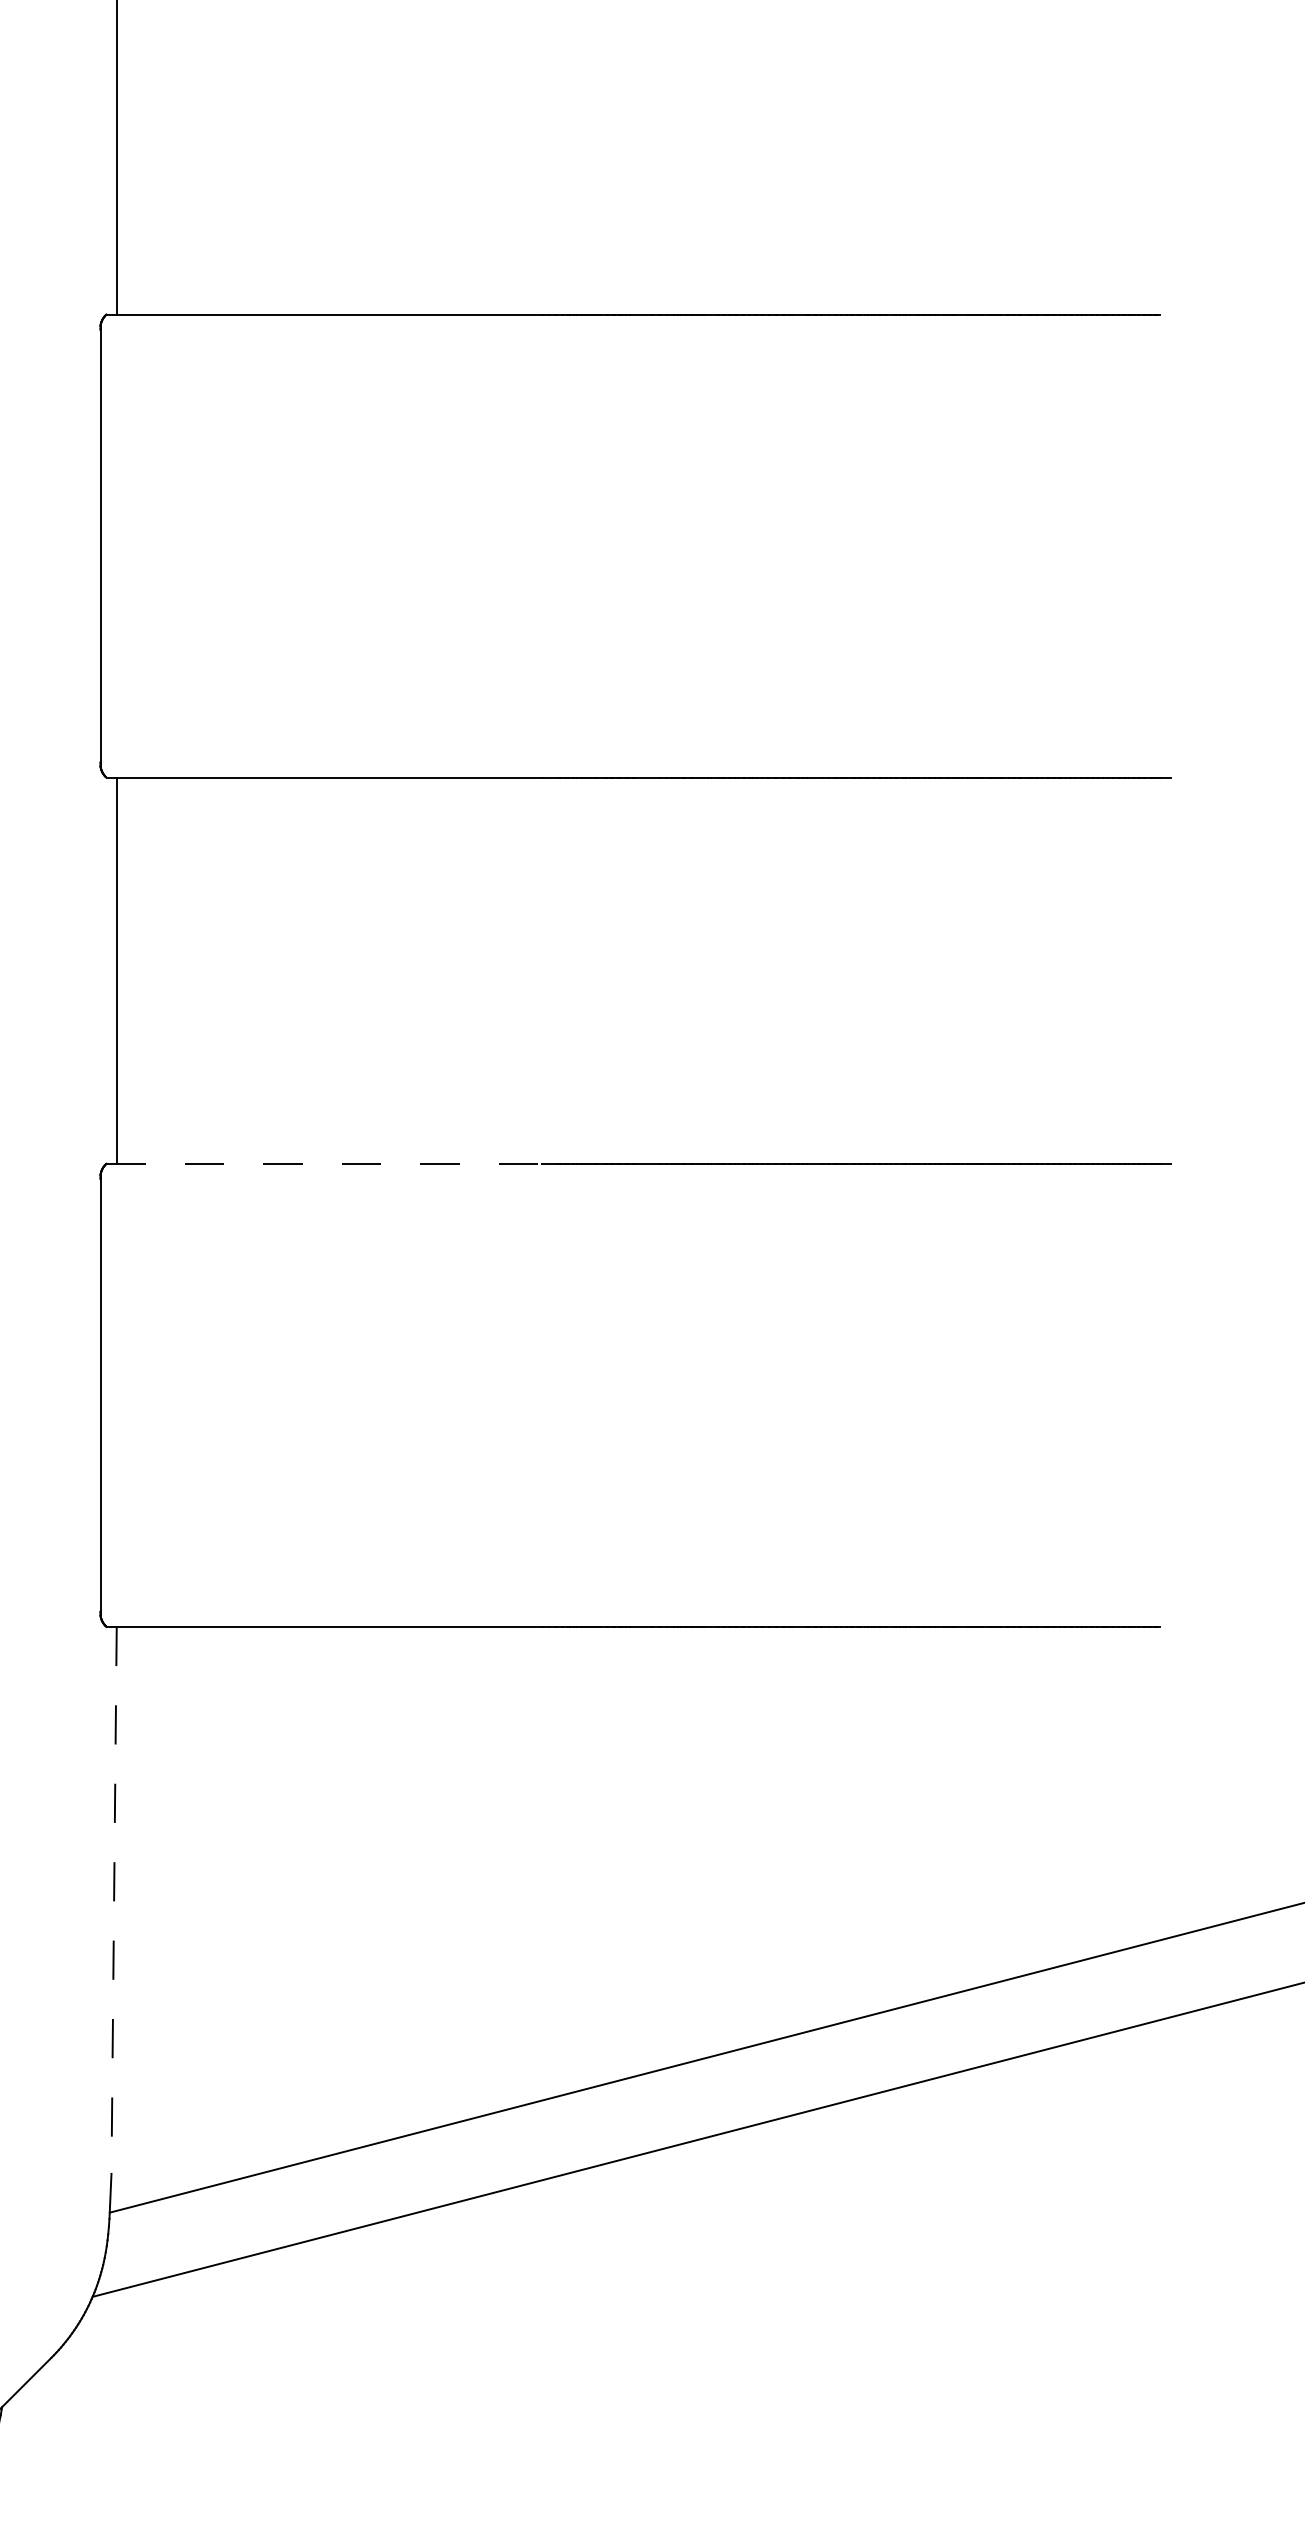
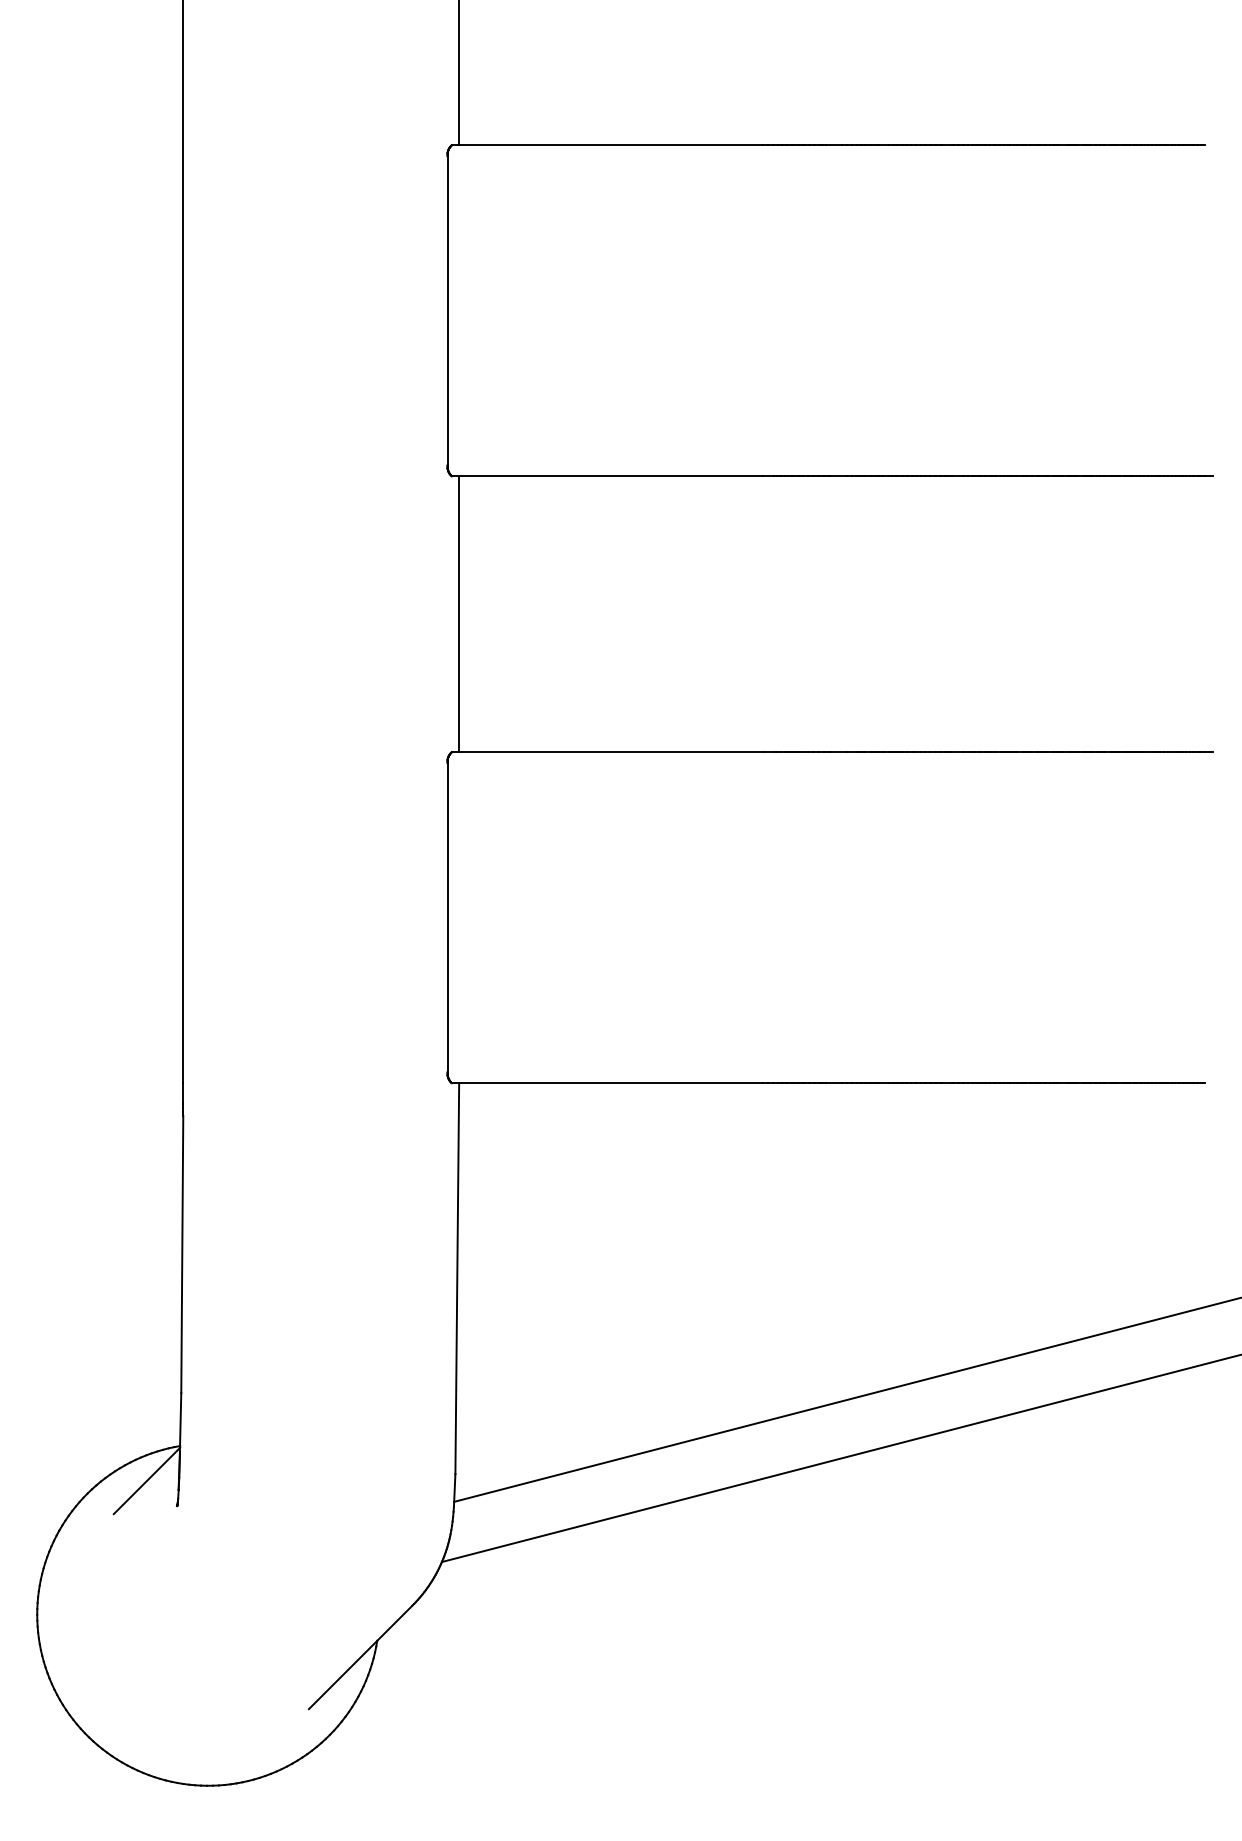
line: (324, 1164) -> (607, 752), dashed -> solid
line: (114, 1901) -> (457, 1279), dashed -> solid

